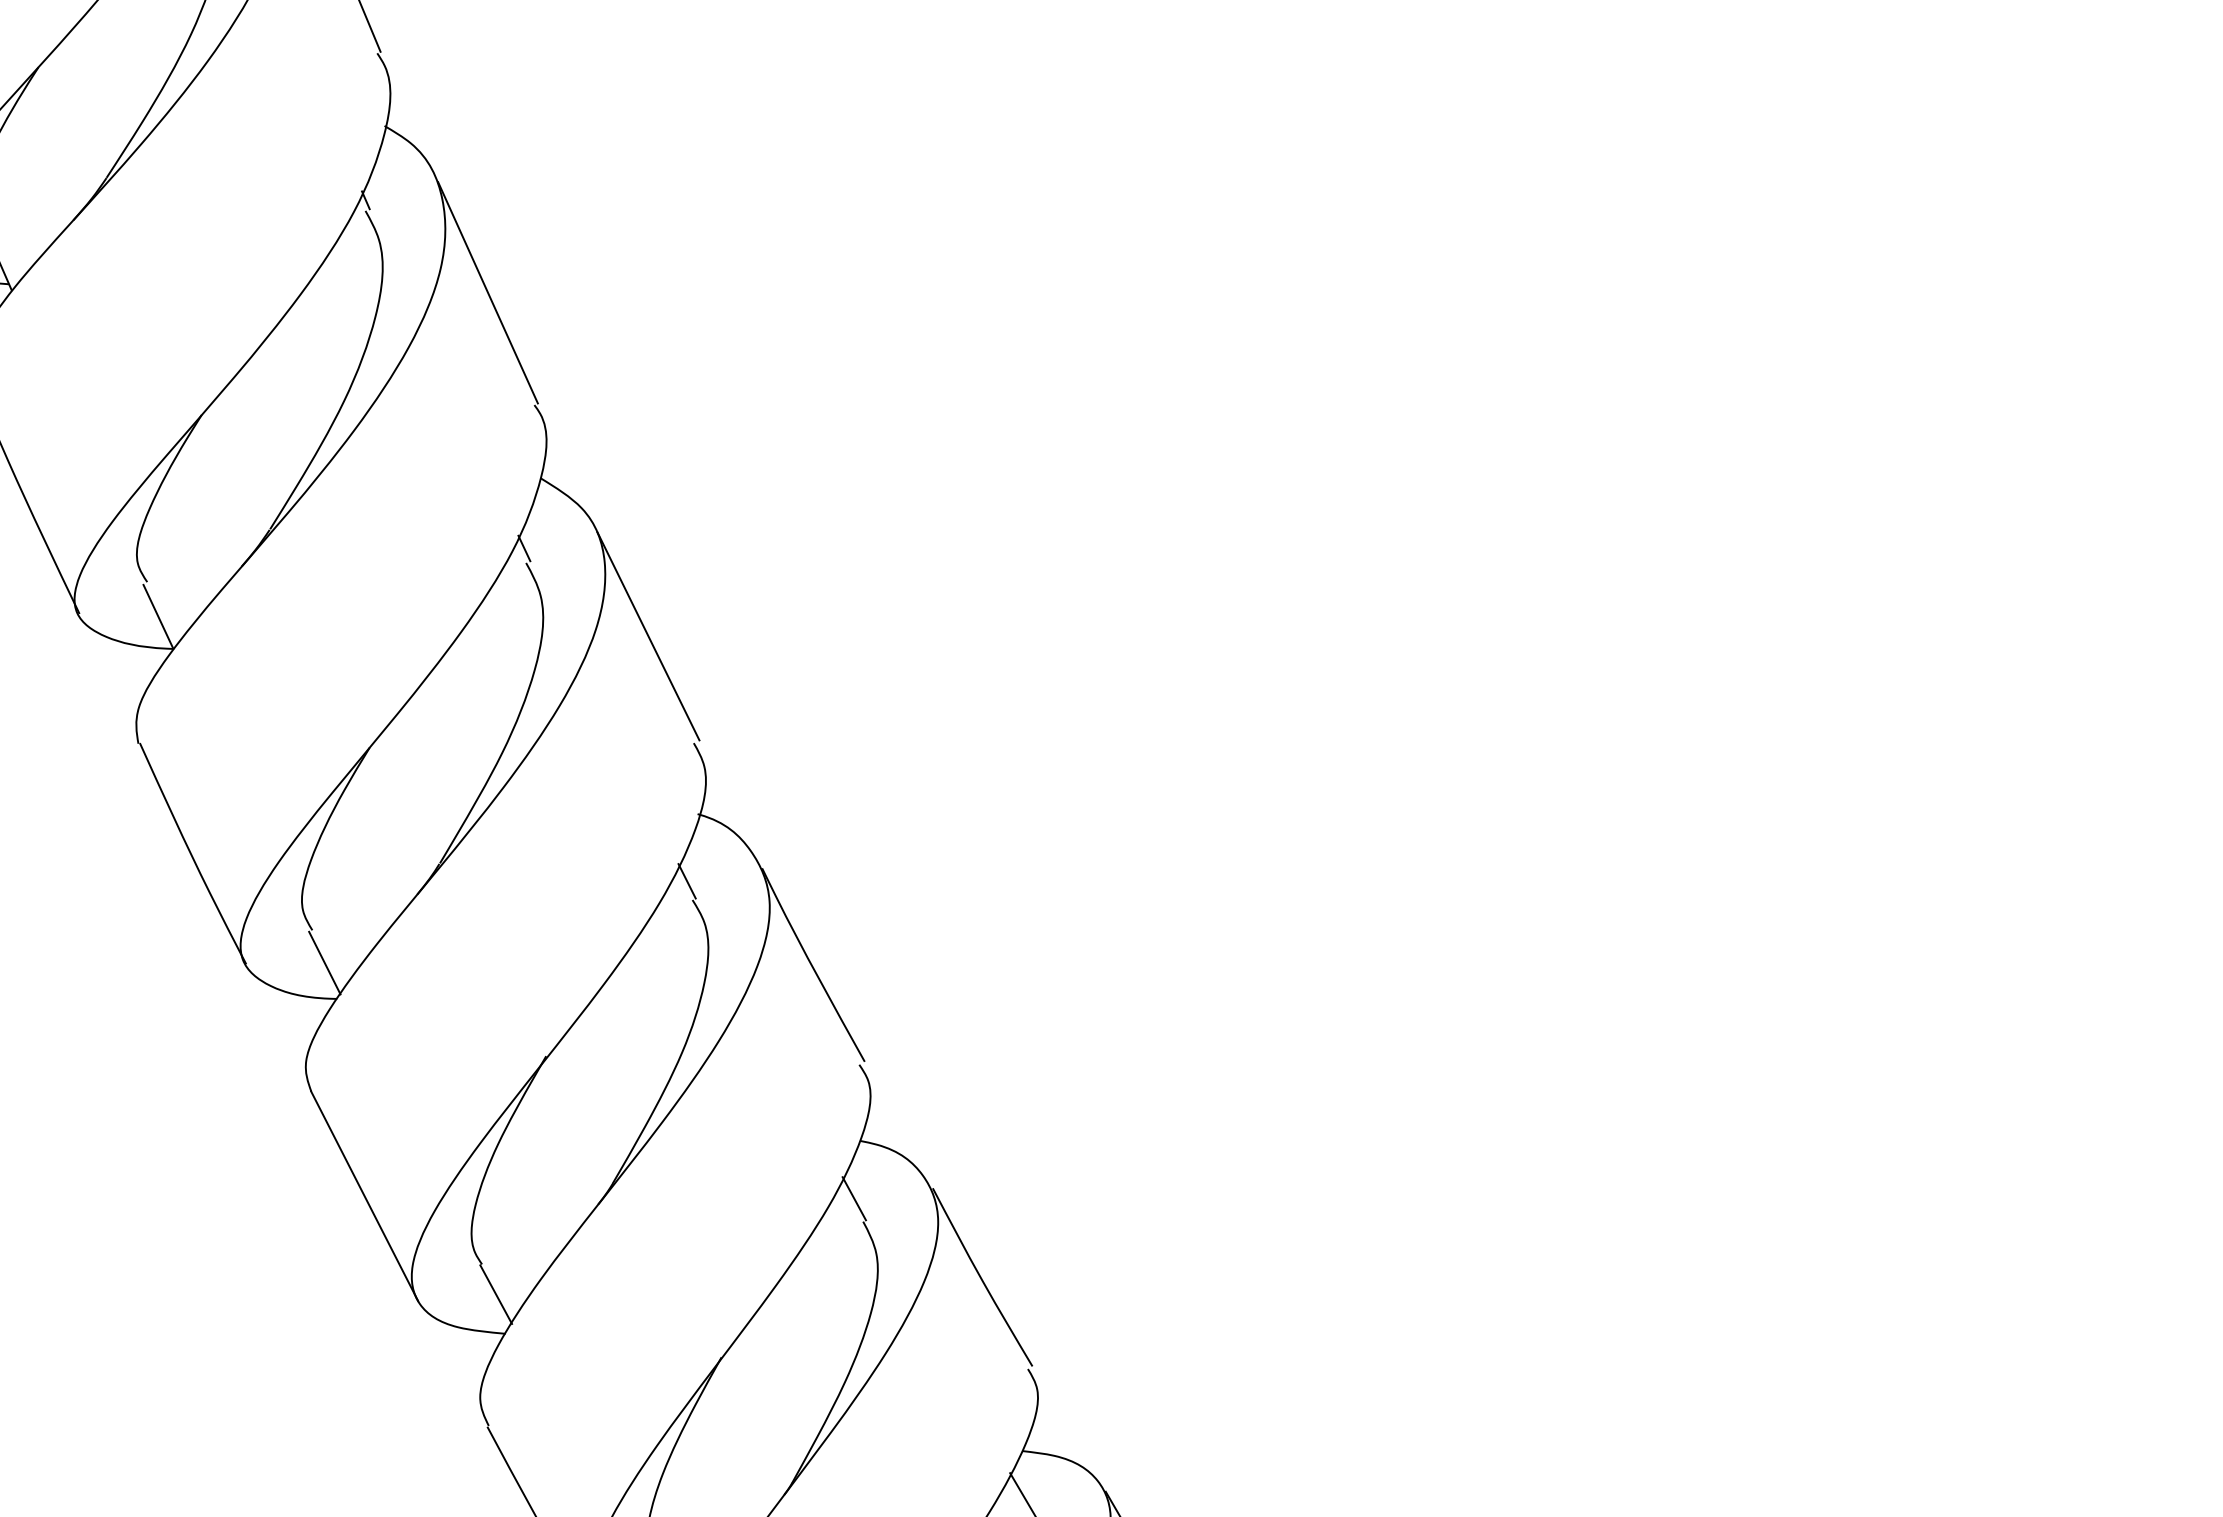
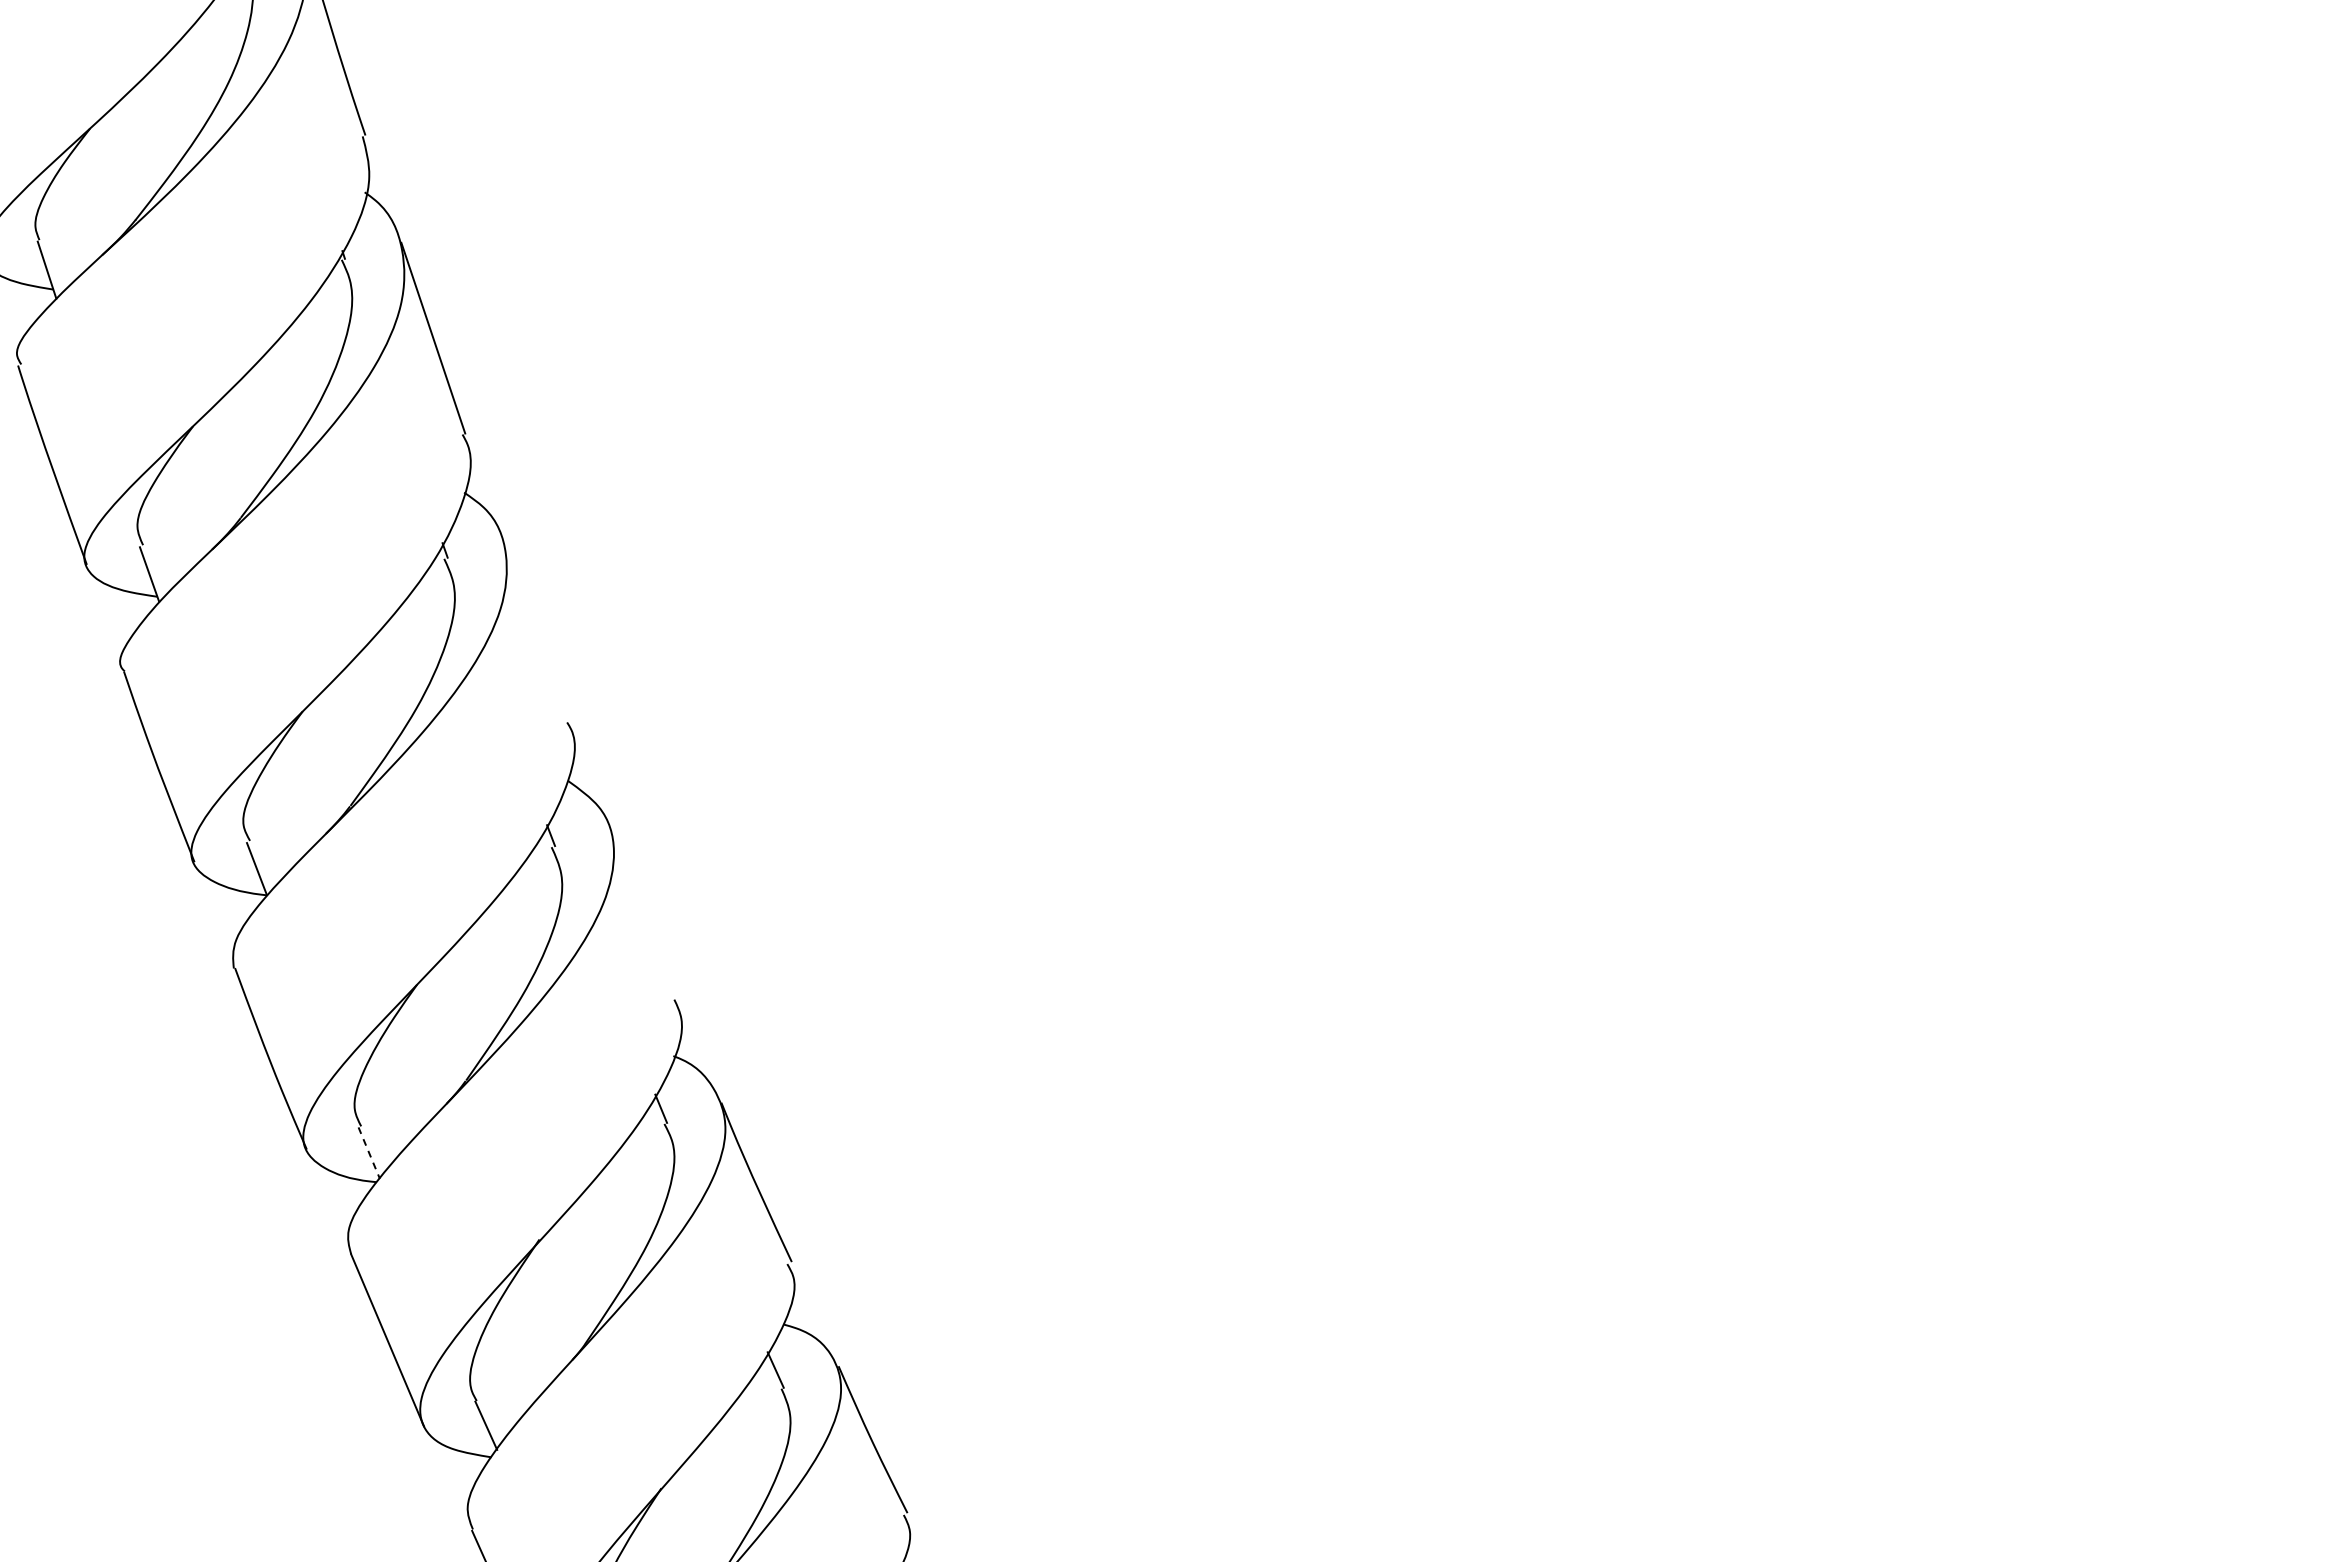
line: (487, 292) -> (536, 630), removed
line: (647, 635) -> (643, 911), removed
line: (325, 963) -> (369, 1153), solid -> dashed

